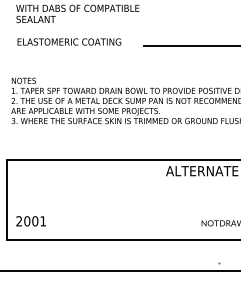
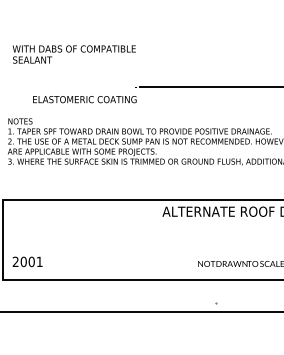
text: (69, 41) -> (84, 99), moved

